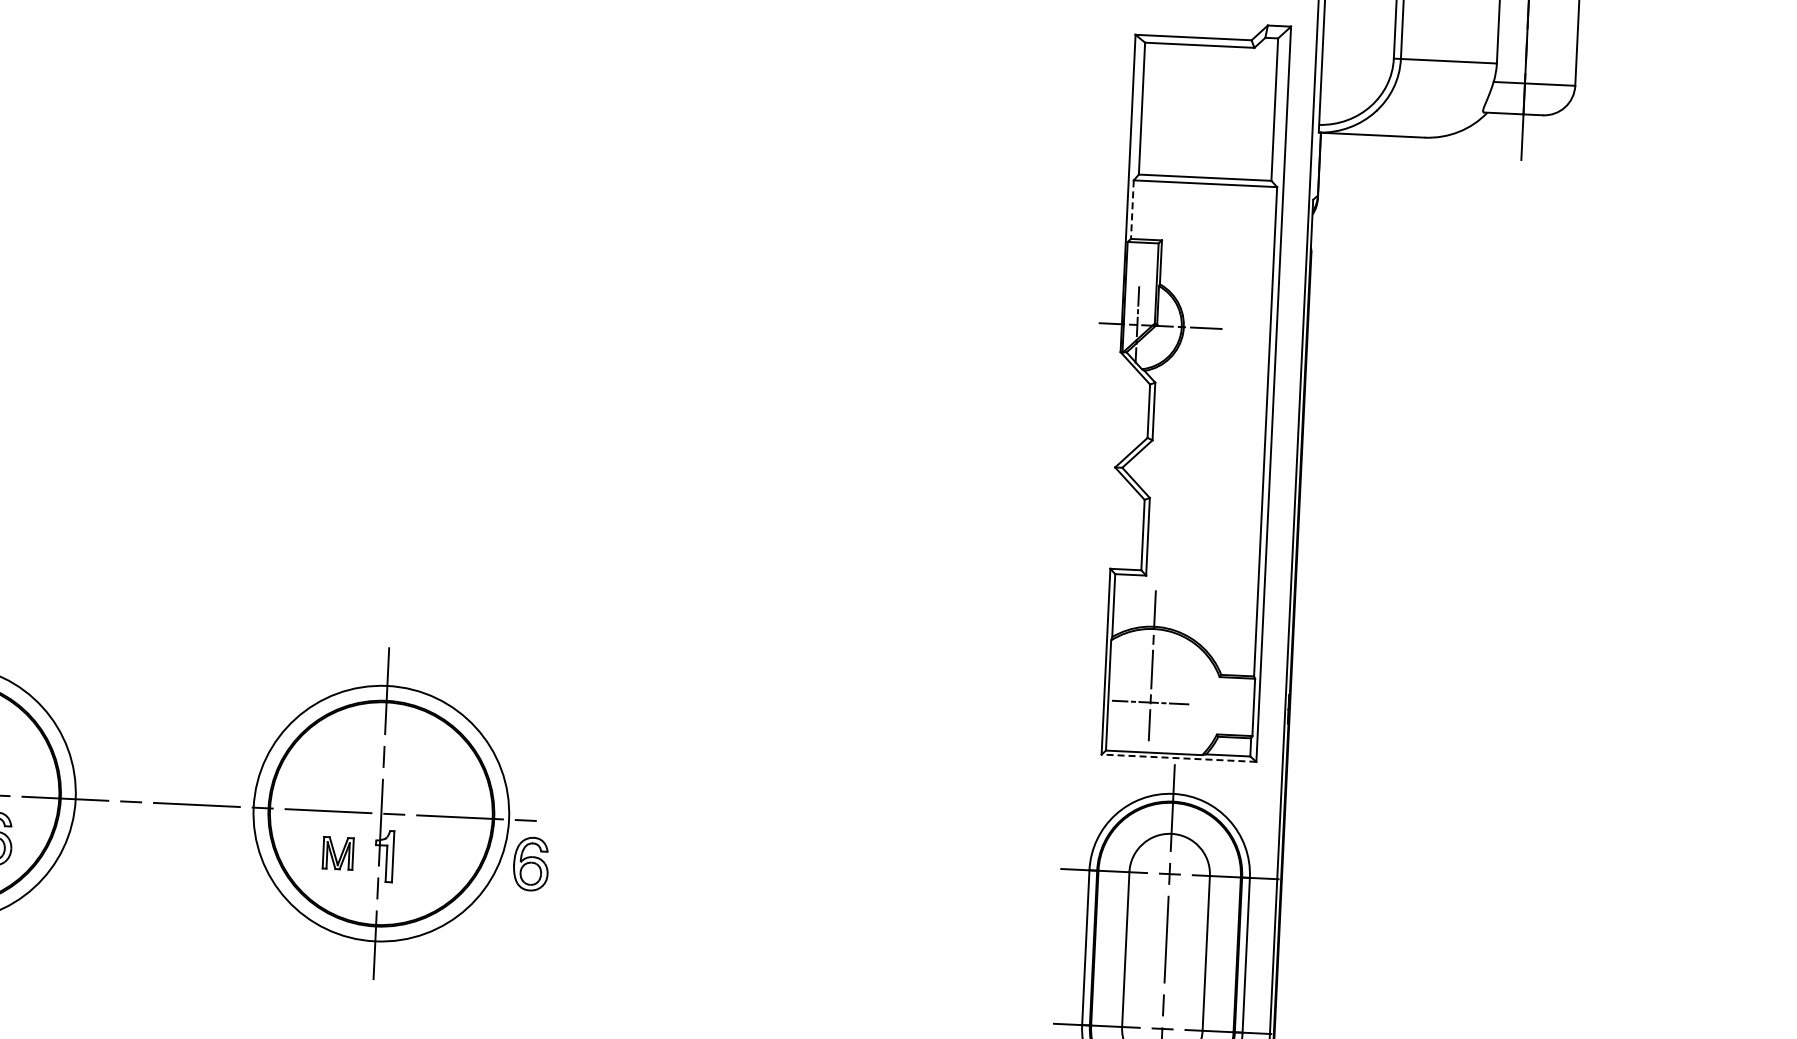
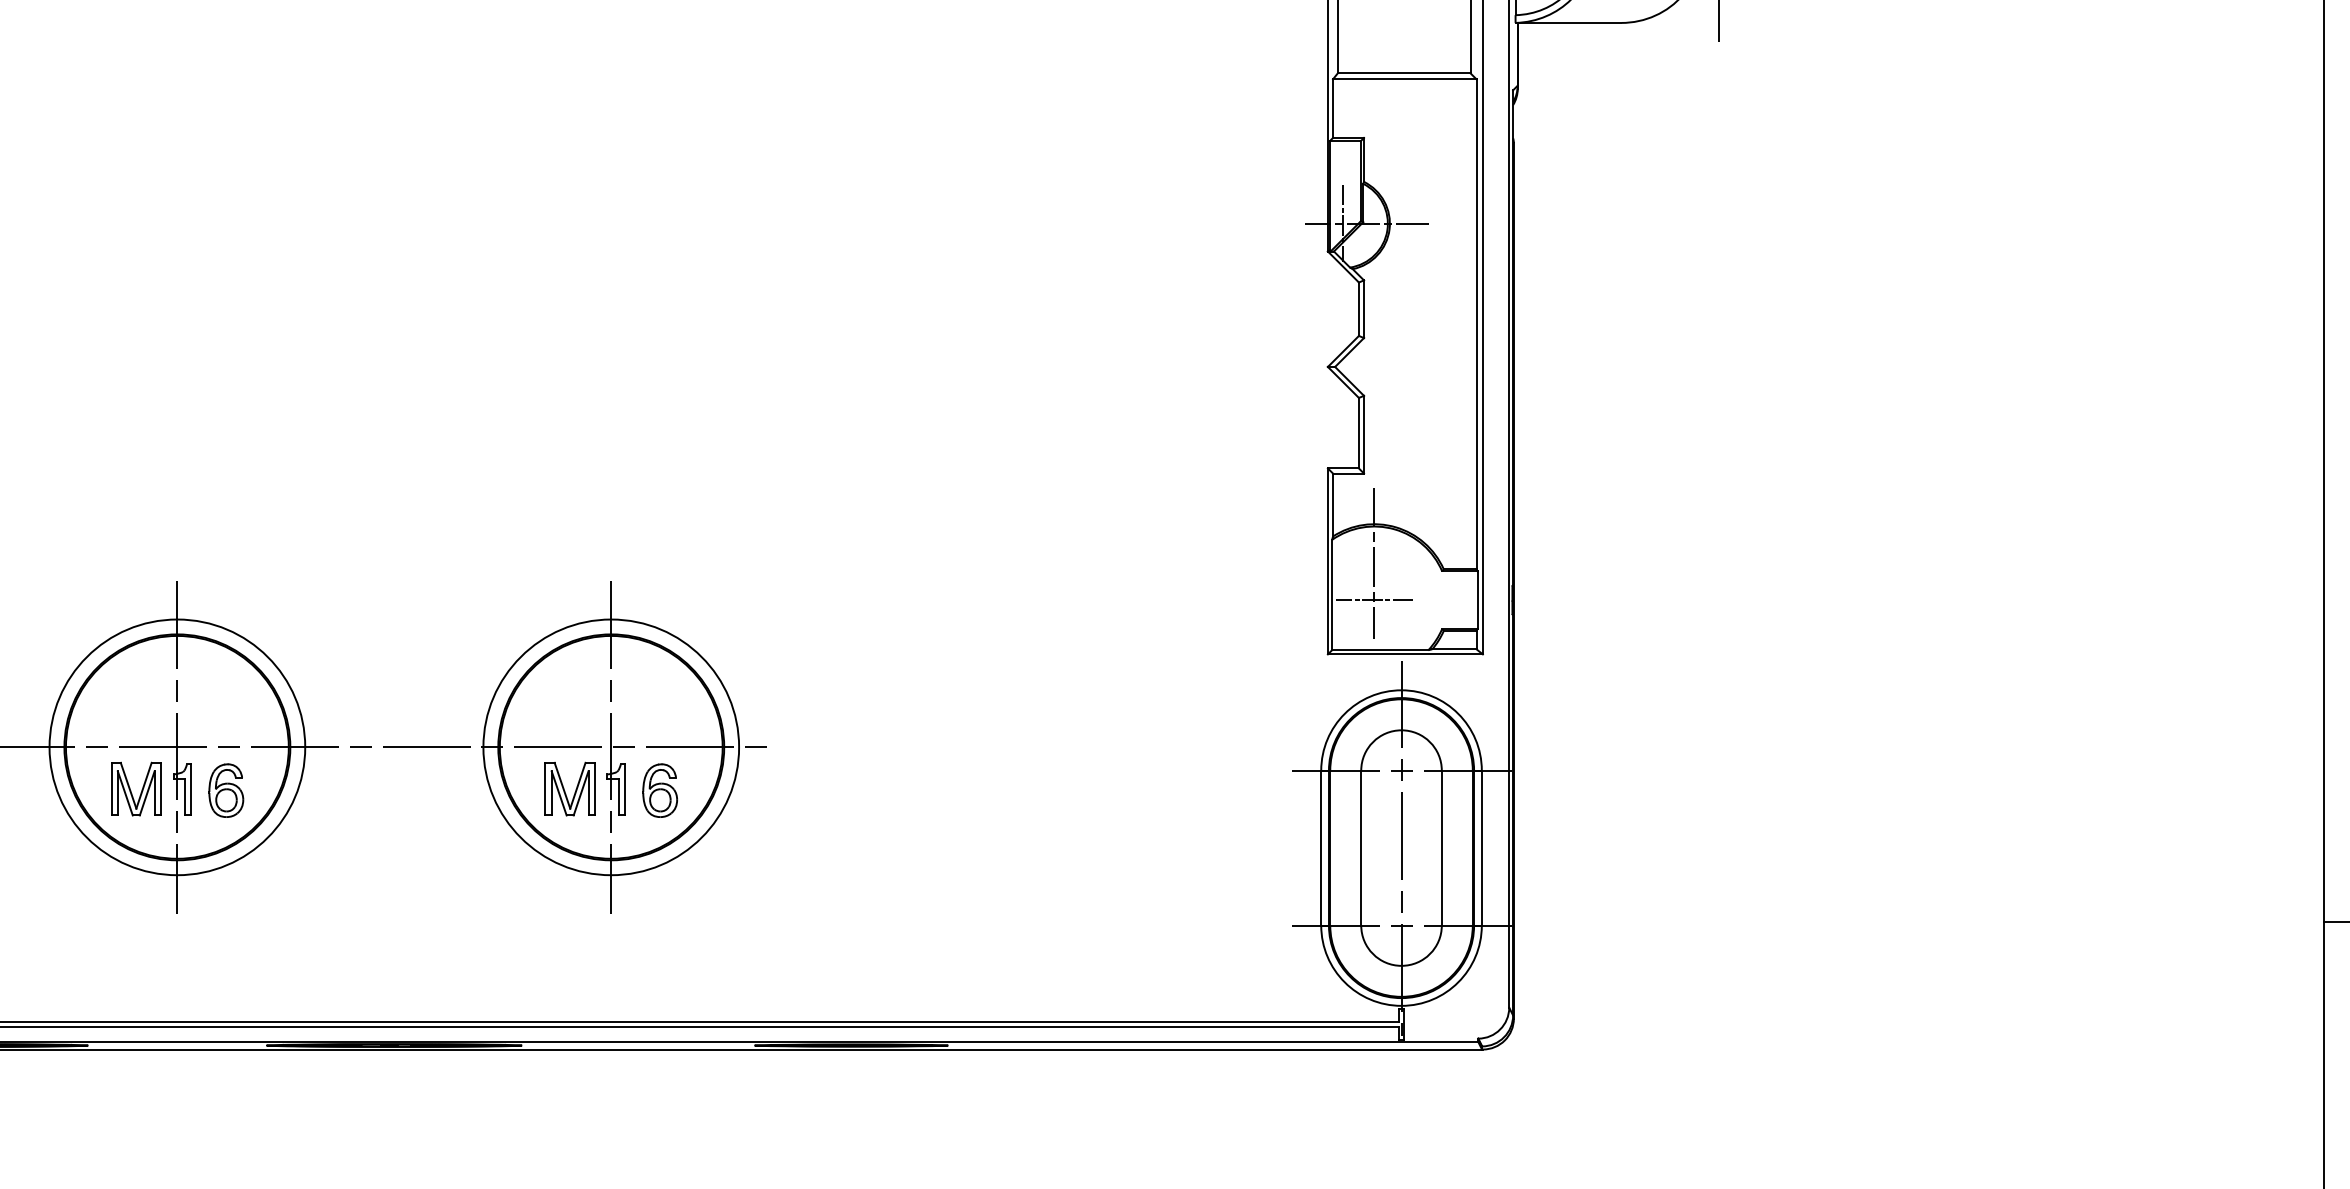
line: (1132, 210) -> (1333, 109), dashed -> solid
line: (1178, 758) -> (1404, 654), dashed -> solid
part: (337, 852) -> (569, 788), size x1.67
part: (530, 863) -> (659, 790), moved

